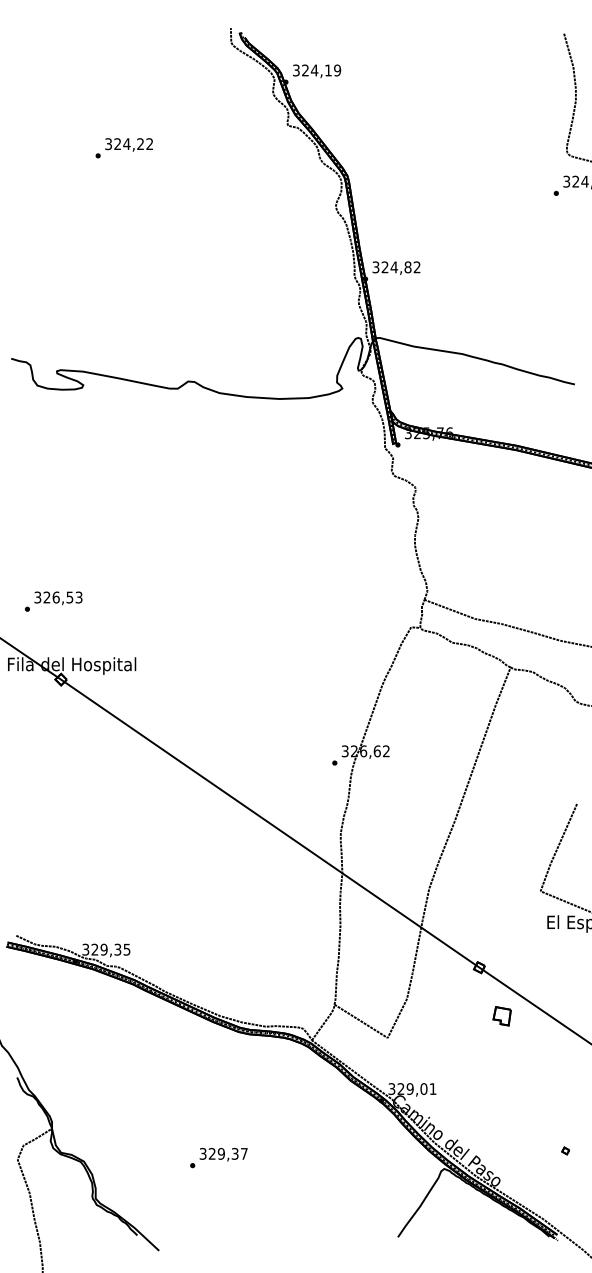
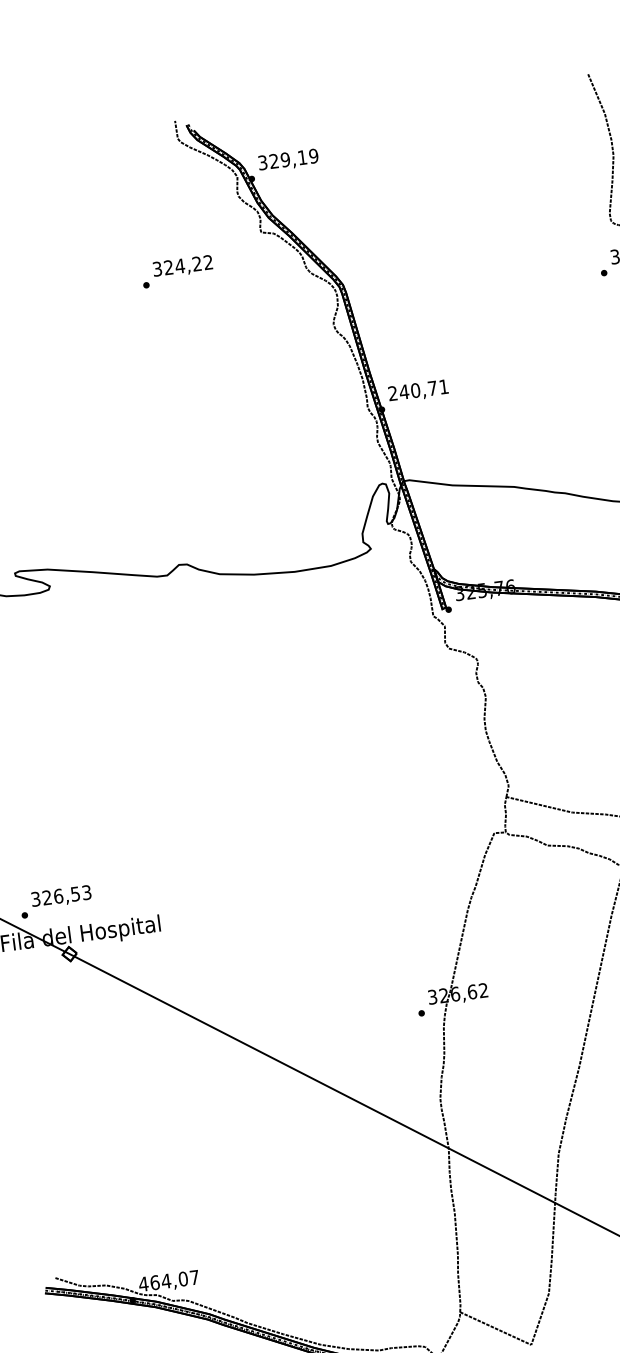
text: (314, 70) -> (285, 159), 324,19 -> 329,19
text: (123, 148) -> (176, 272), moved
text: (396, 267) -> (418, 390), 324,82 -> 240,71
text: (53, 601) -> (55, 901), moved
text: (106, 949) -> (169, 1280), 329,35 -> 464,07

